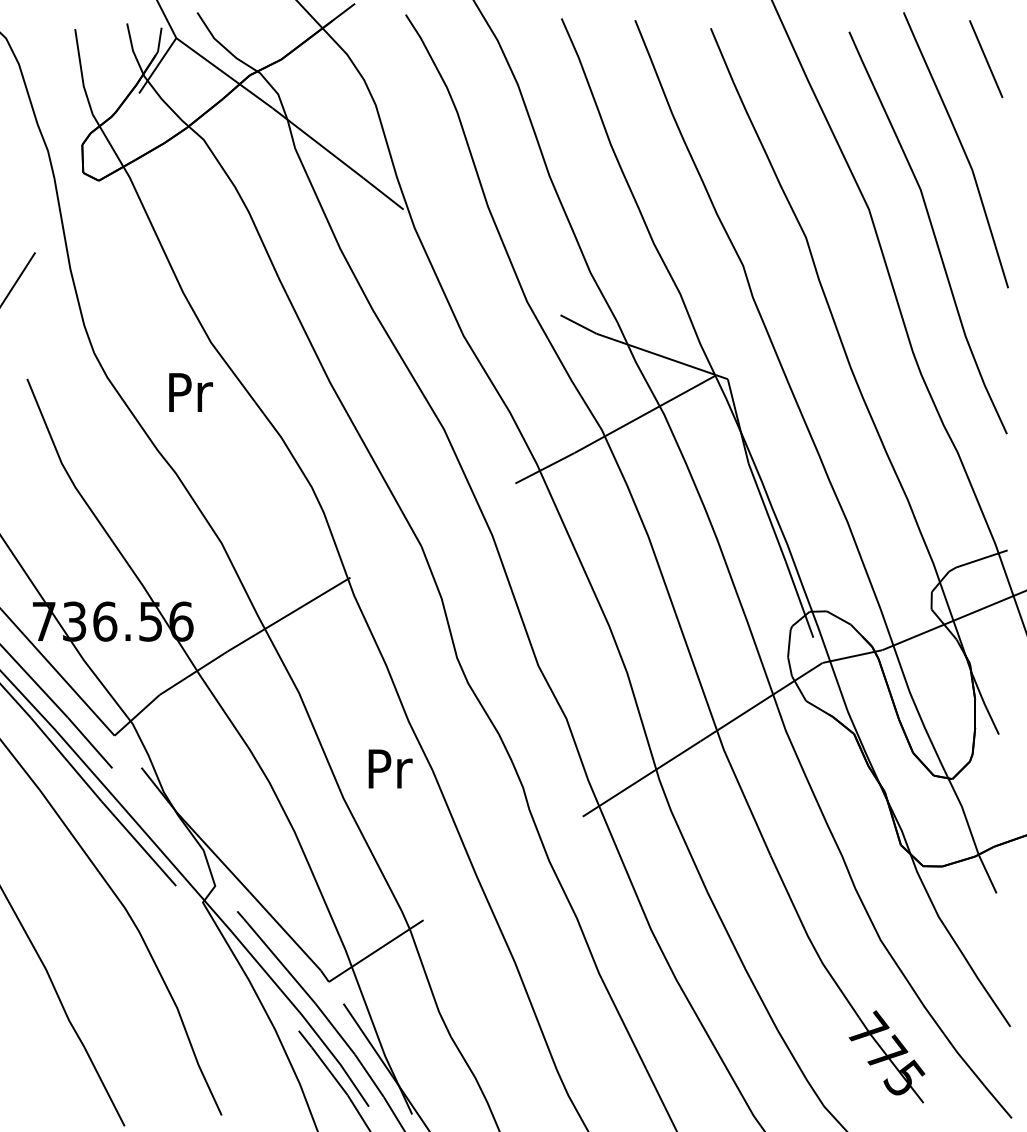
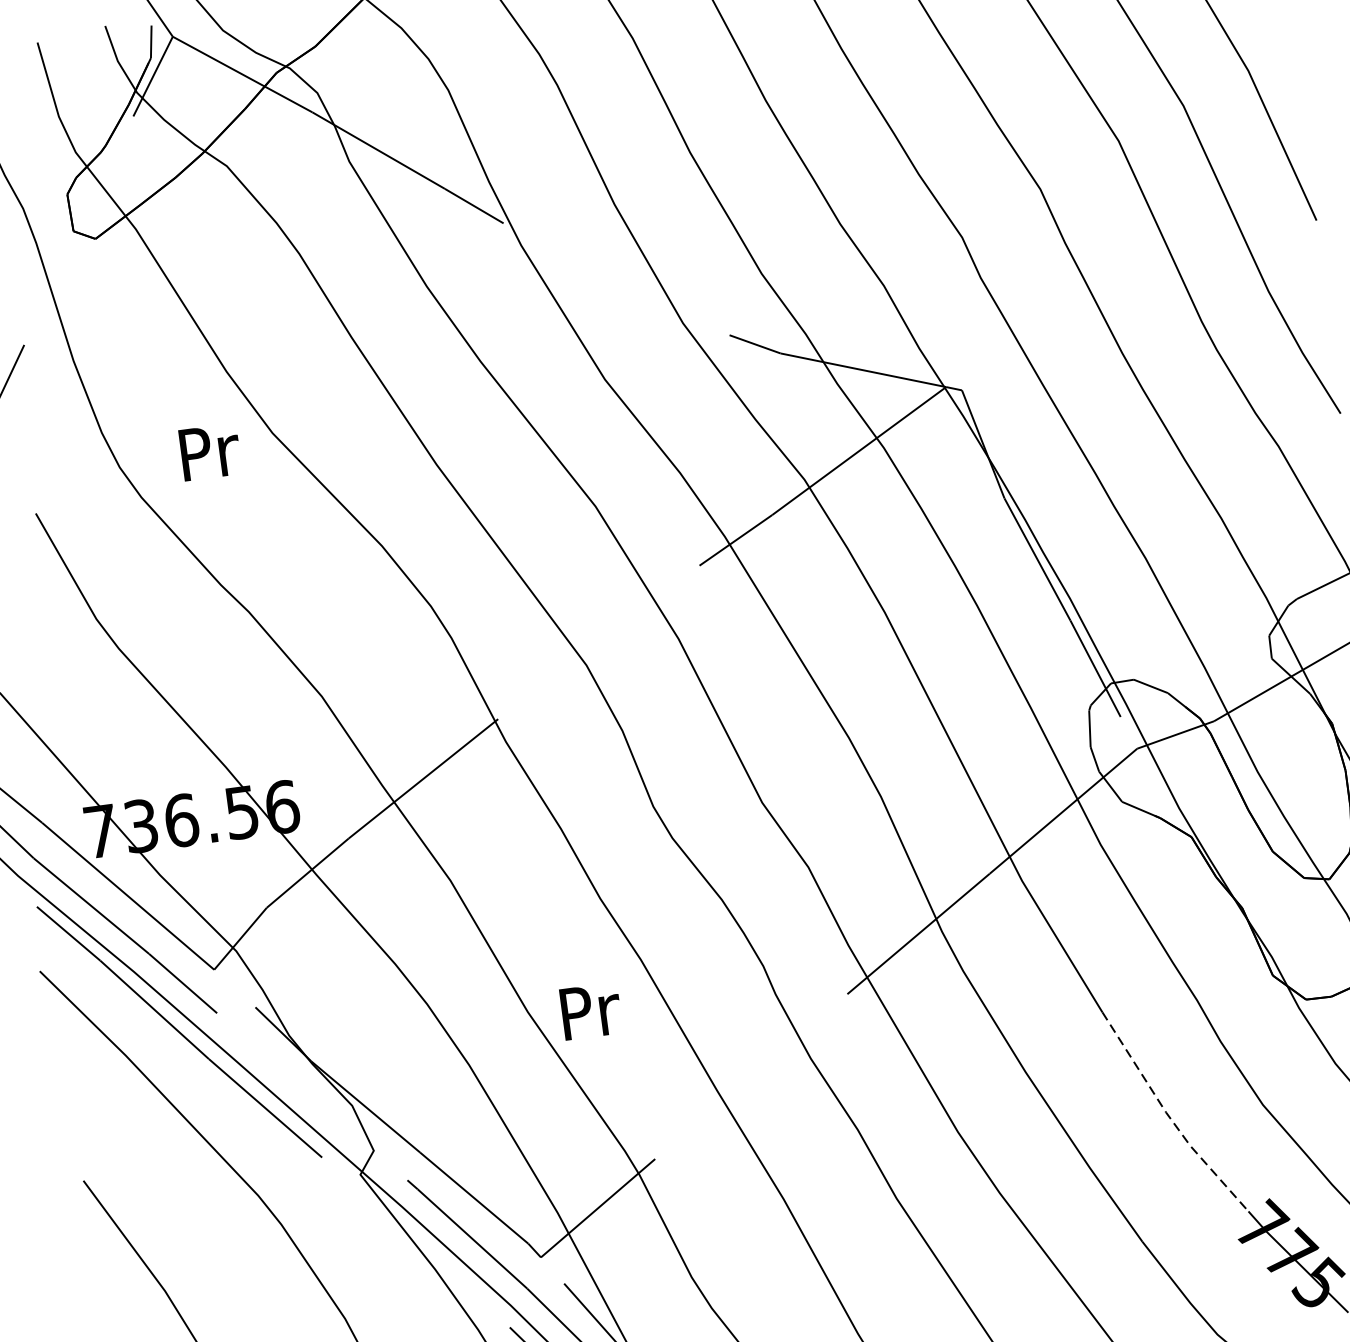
text: (191, 392) -> (210, 451), moved
text: (390, 768) -> (590, 1010), moved
line: (810, 940) -> (1170, 1117), solid -> dashed

